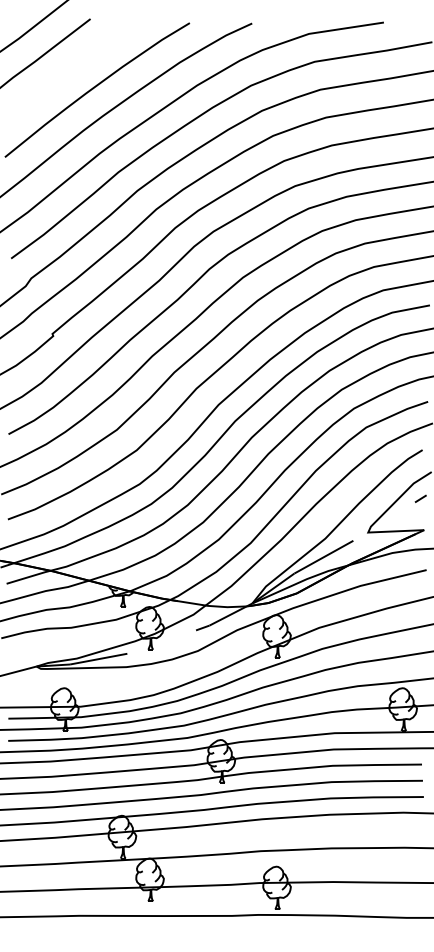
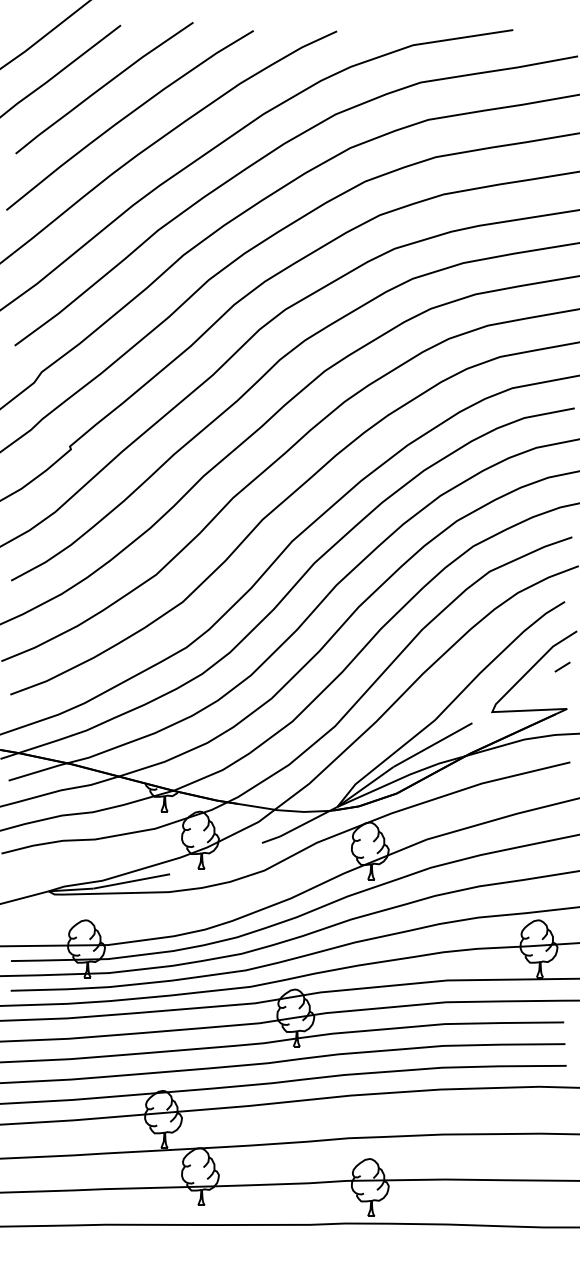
curve: (77, 65) -> (103, 87), added

